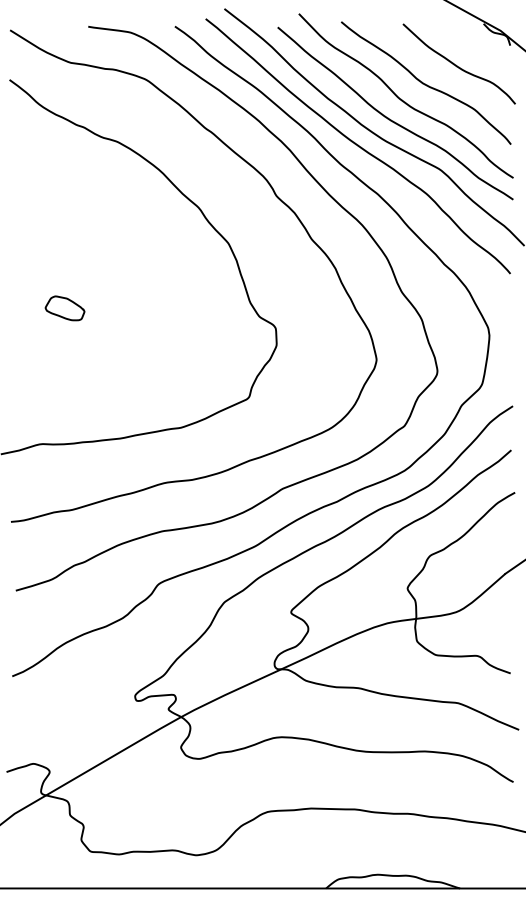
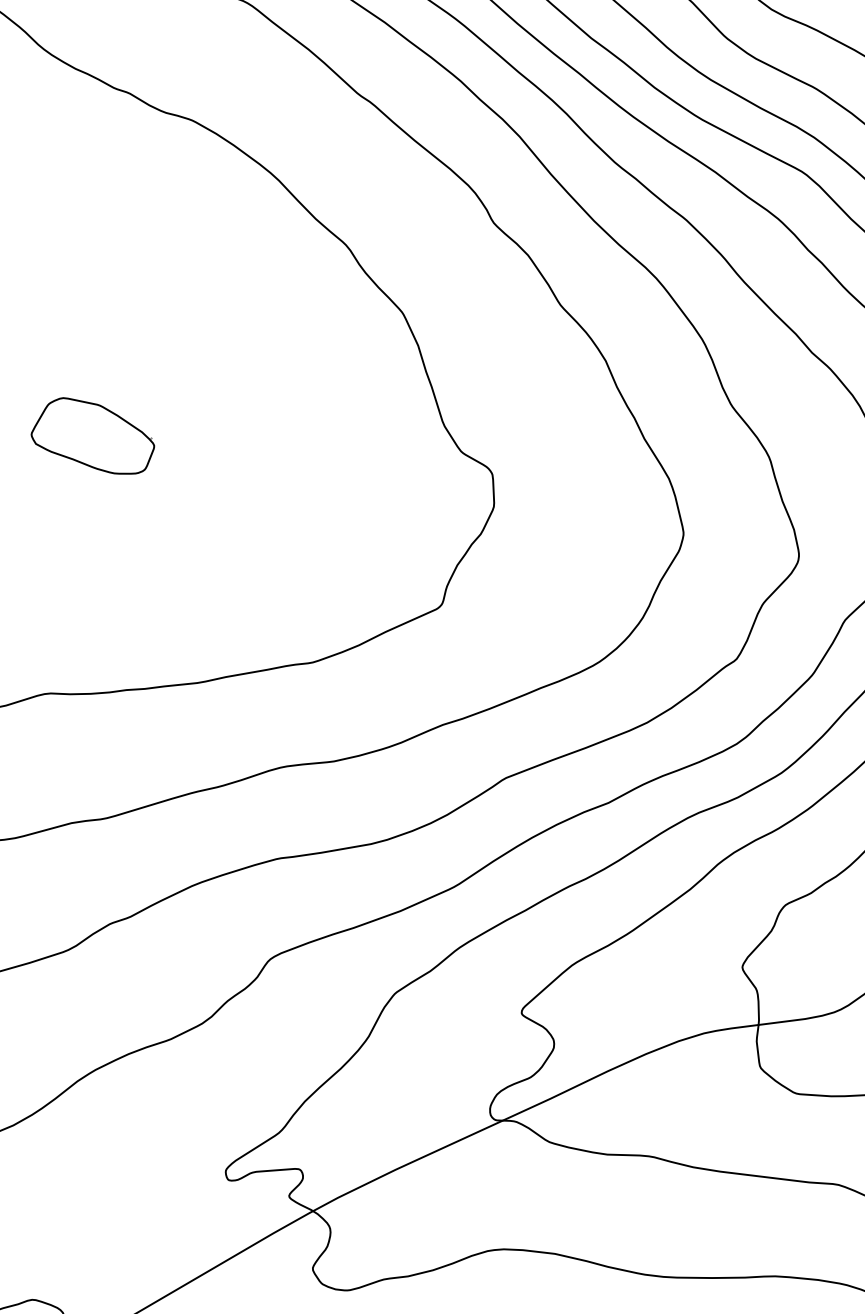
part: (64, 308) -> (91, 436), size x1.67

